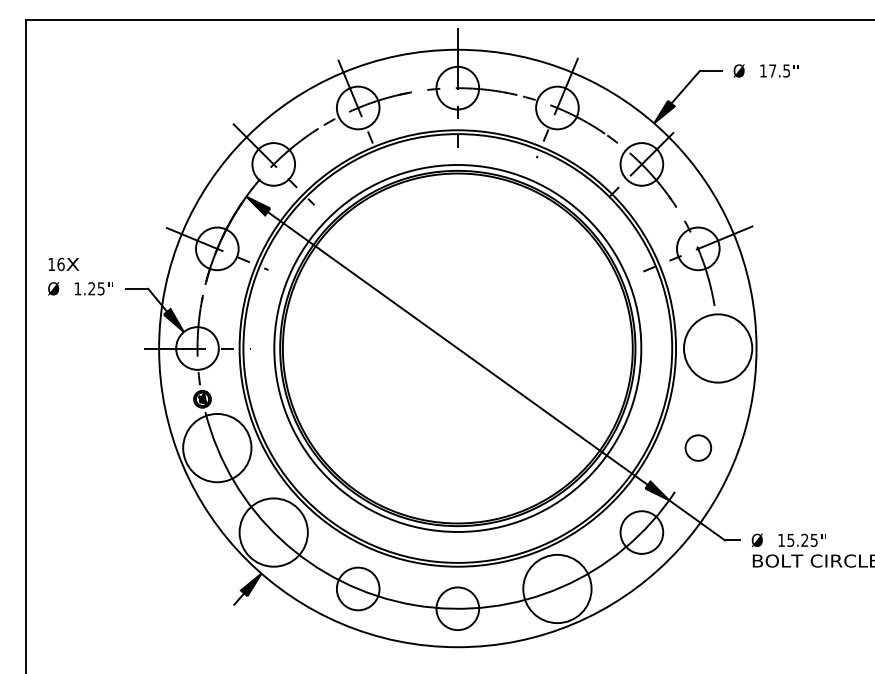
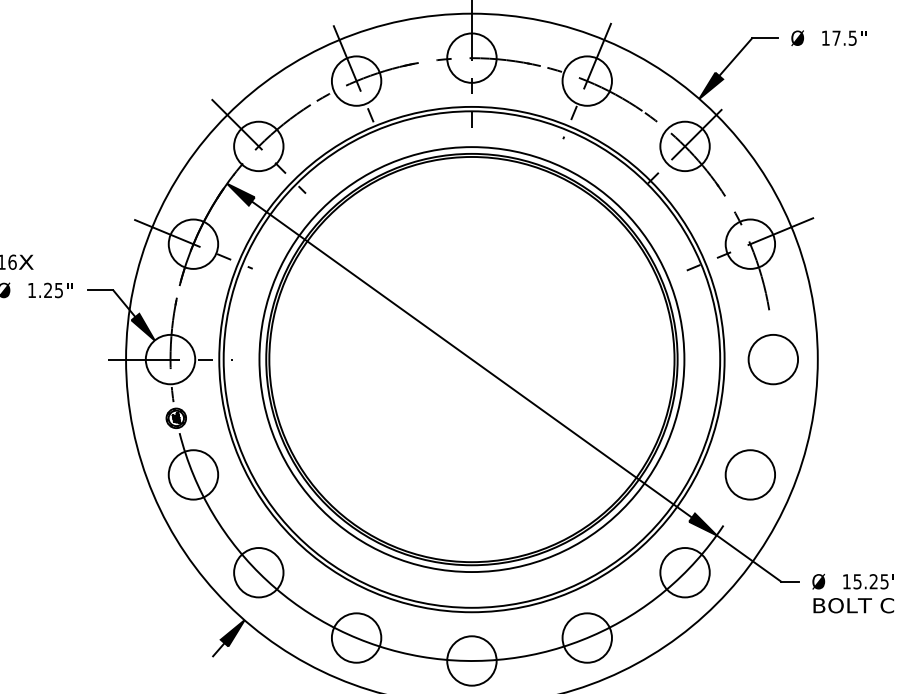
circle: (717, 348) -> (772, 359), size x0.62
circle: (216, 447) -> (192, 474), size x0.62
circle: (698, 447) -> (750, 474), size x1.67
circle: (273, 532) -> (258, 572), size x0.62
circle: (557, 588) -> (587, 637), size x0.62

